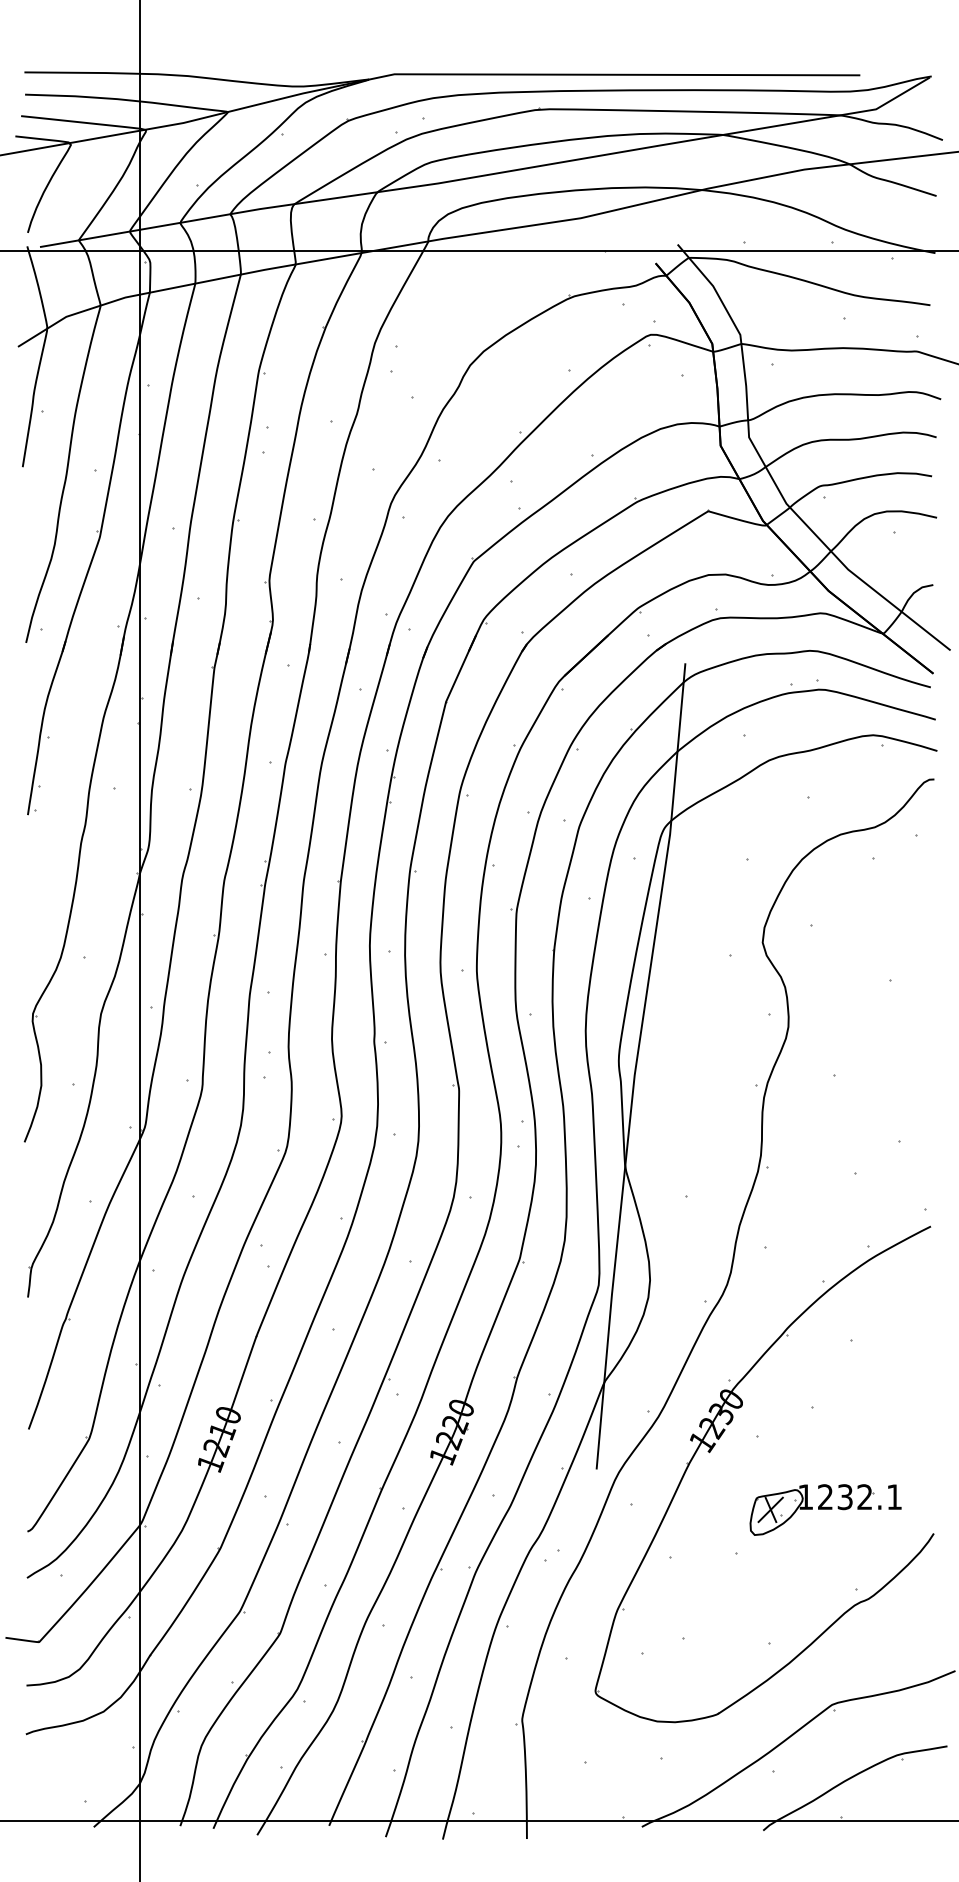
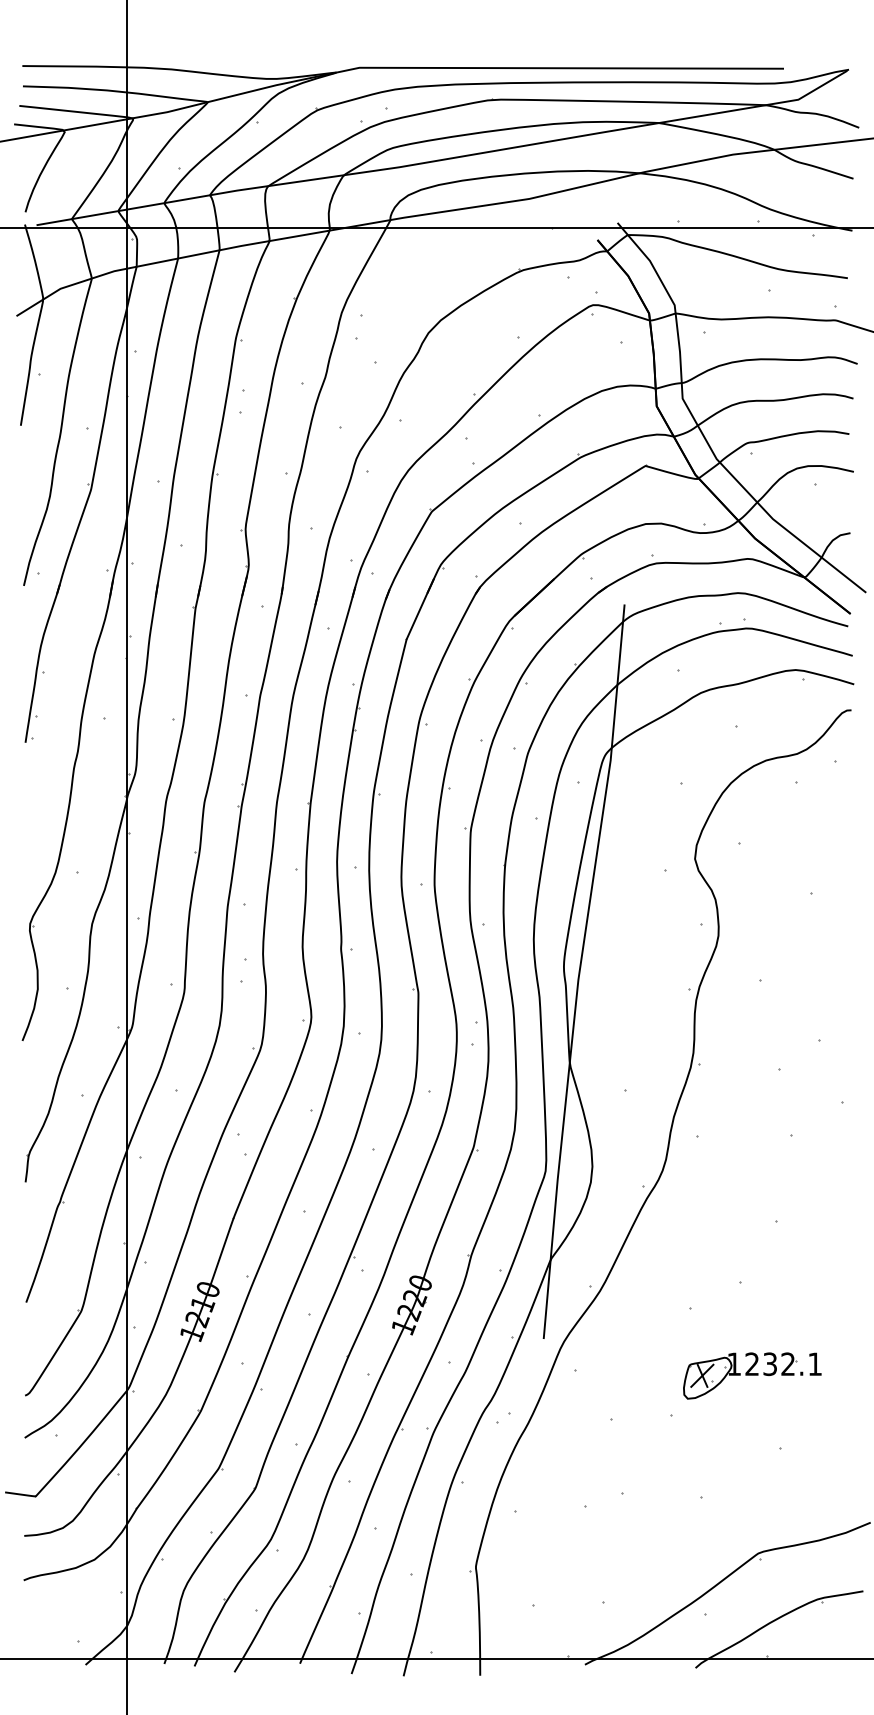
part: (716, 1444) -> (652, 1316), removed

